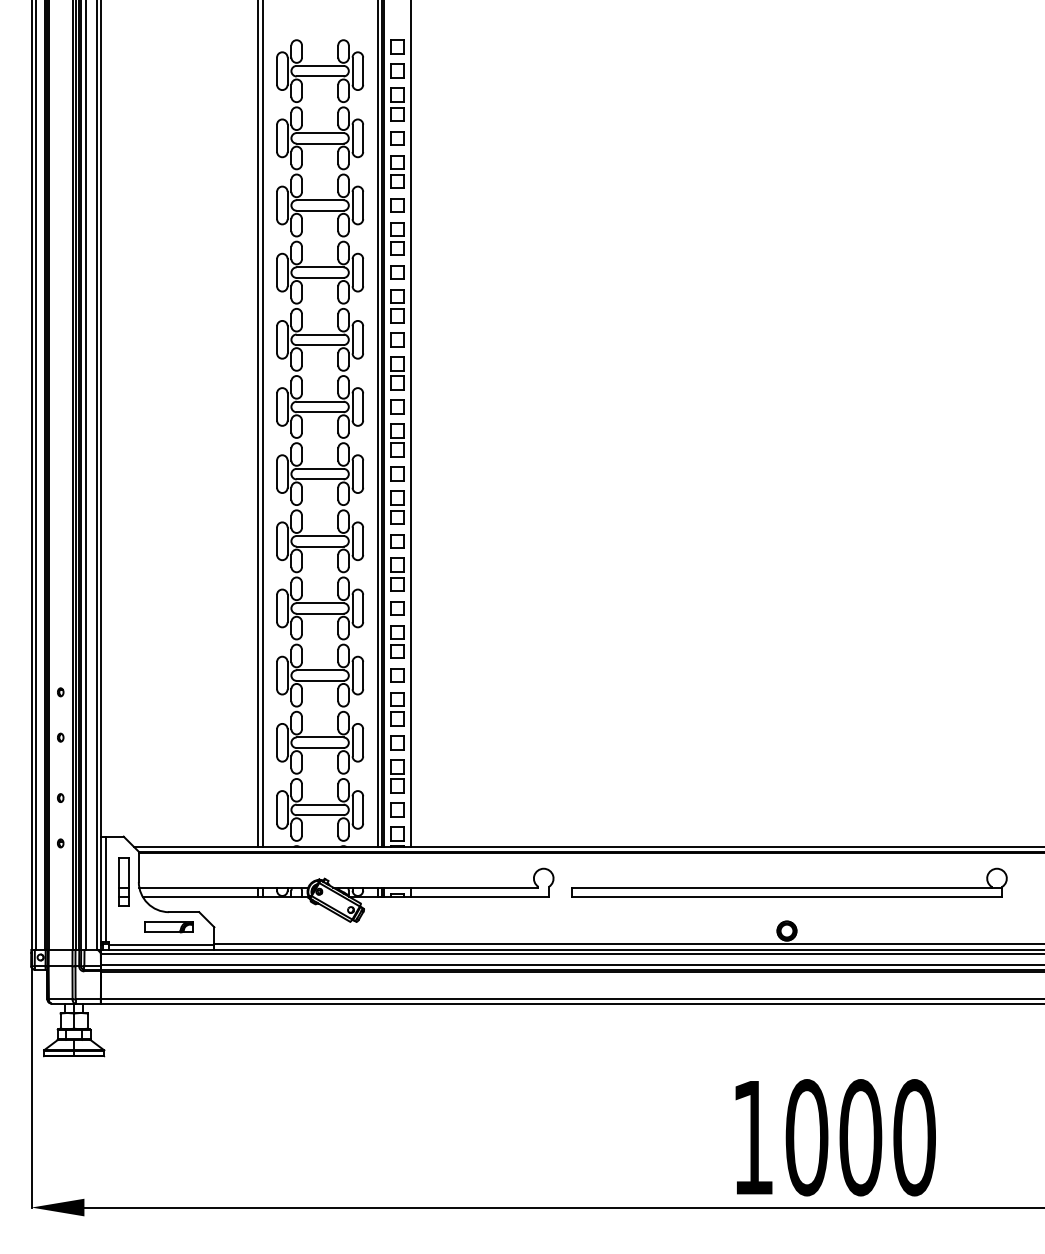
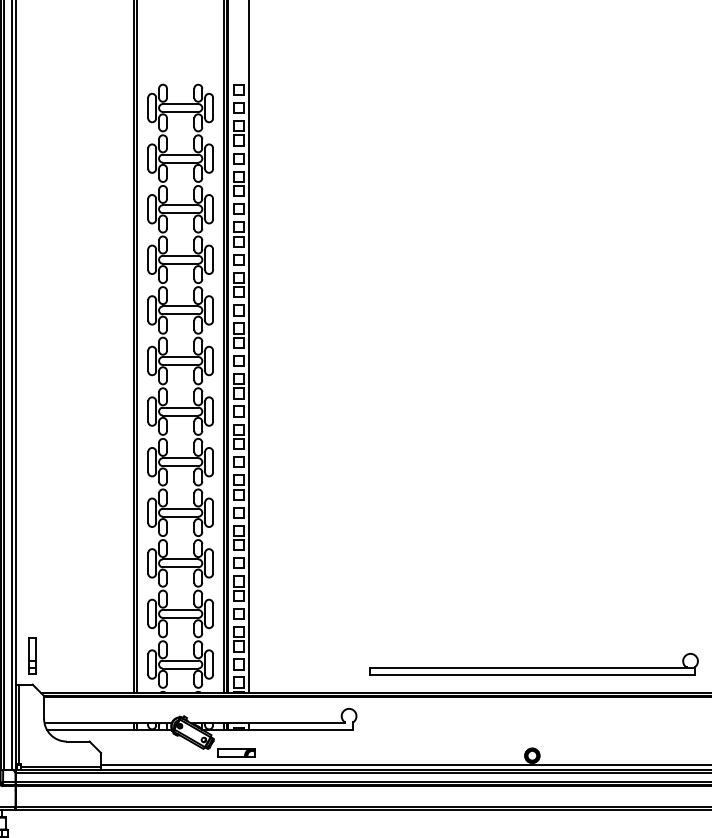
part: (123, 881) -> (32, 655), moved
part: (789, 882) -> (534, 664), moved
part: (168, 927) -> (235, 753), moved

